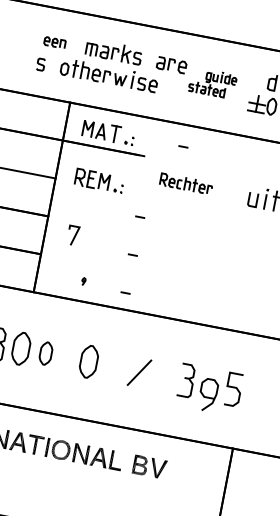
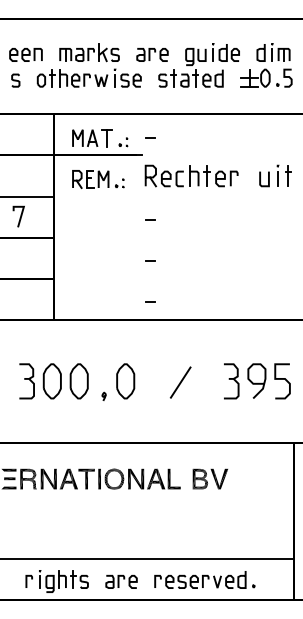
part: (54, 42) -> (25, 54), size x1.43
part: (212, 83) -> (198, 65), size x1.67
line: (183, 146) -> (150, 137), moved
part: (99, 181) -> (98, 179), moved
part: (186, 183) -> (191, 175), size x1.67
line: (73, 236) -> (19, 217), moved
part: (83, 280) -> (103, 395), moved
part: (45, 353) -> (78, 381), size x1.43
curve: (207, 396) -> (256, 382), moved

